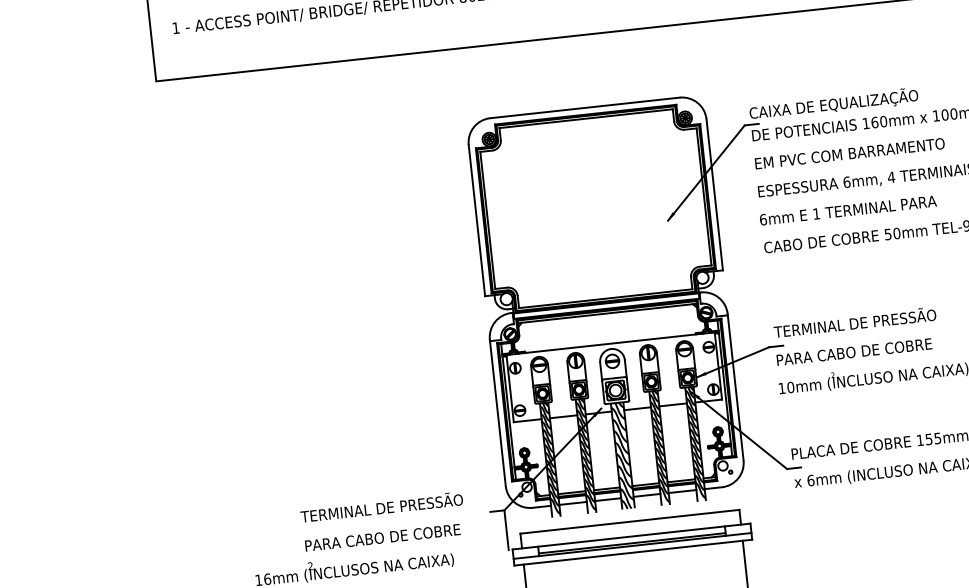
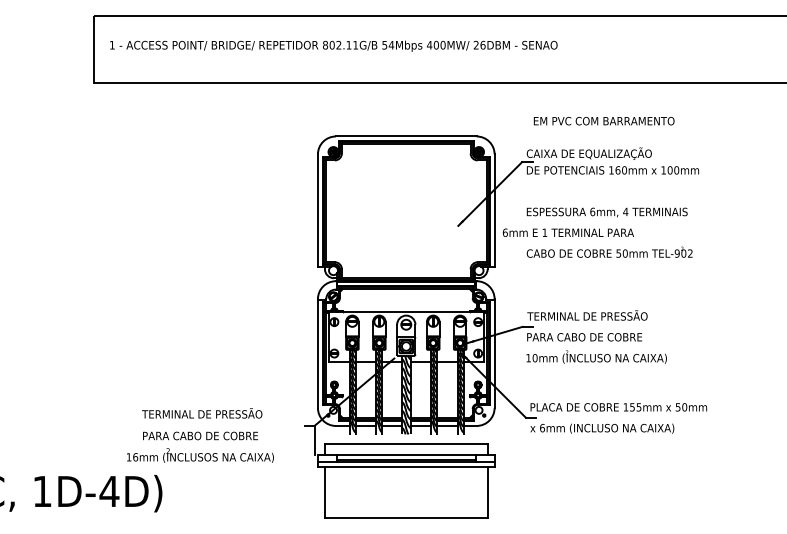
text: (849, 154) -> (603, 121), moved
text: (846, 210) -> (567, 232), moved
text: (382, 507) -> (202, 413), moved
text: (382, 537) -> (200, 435), moved

